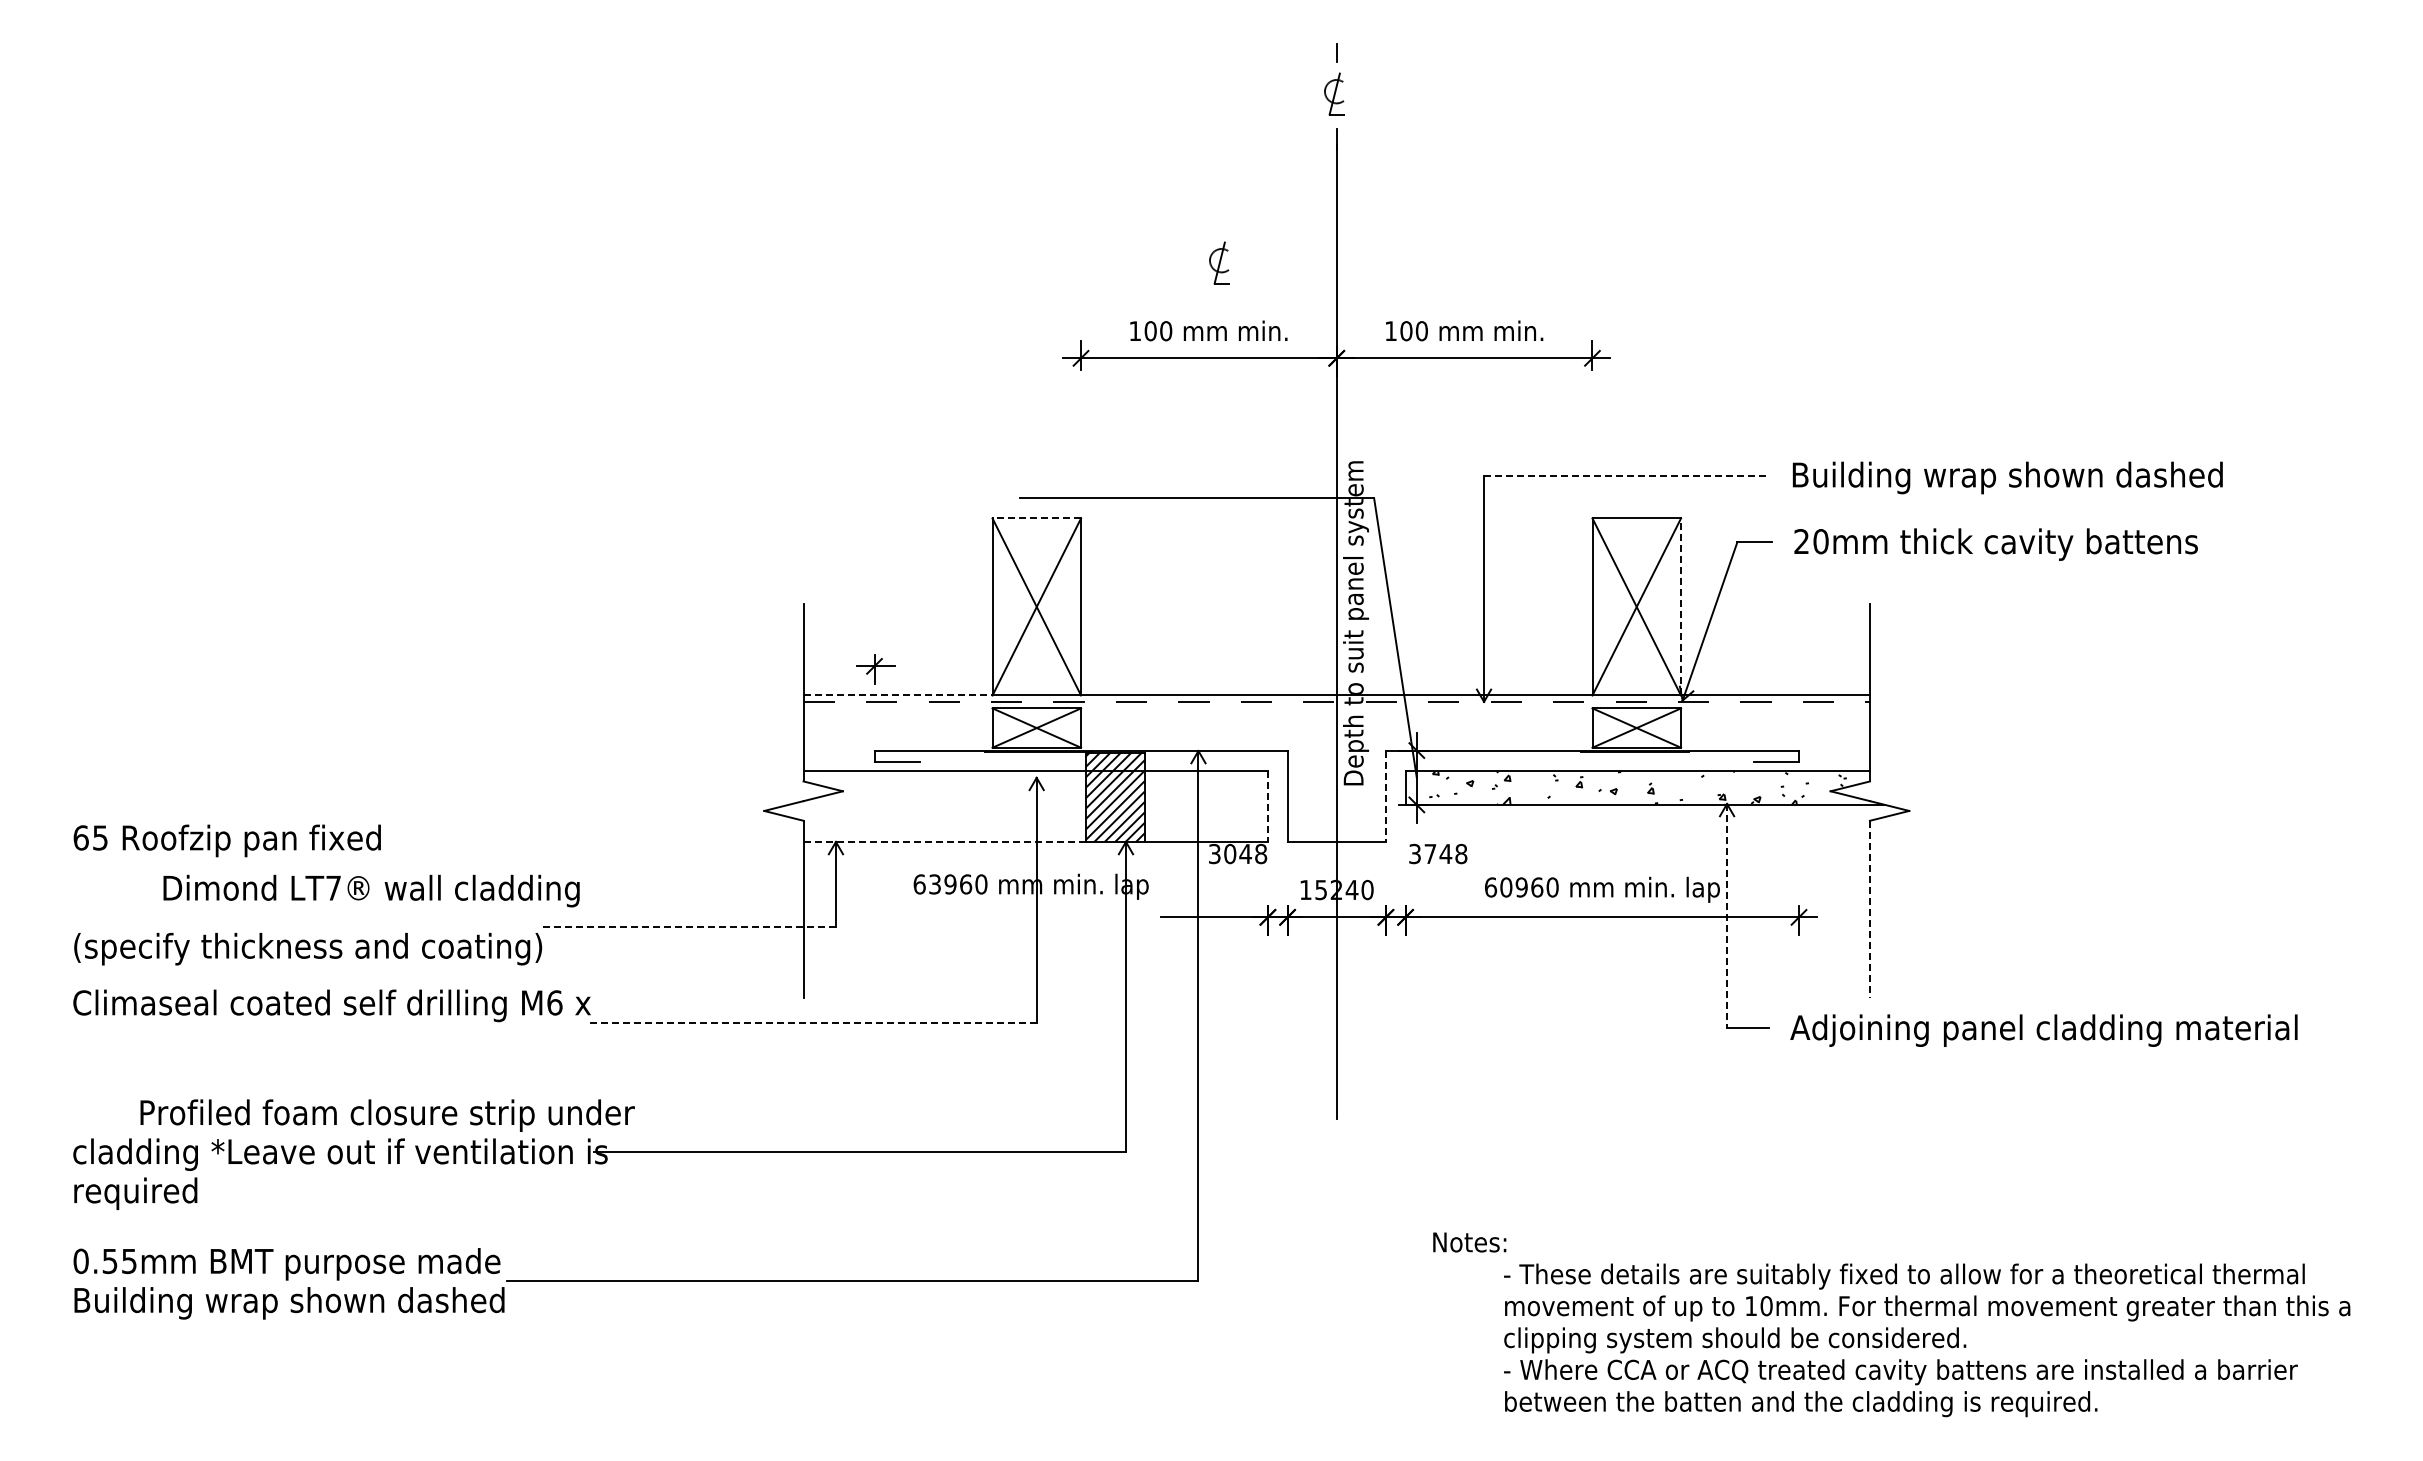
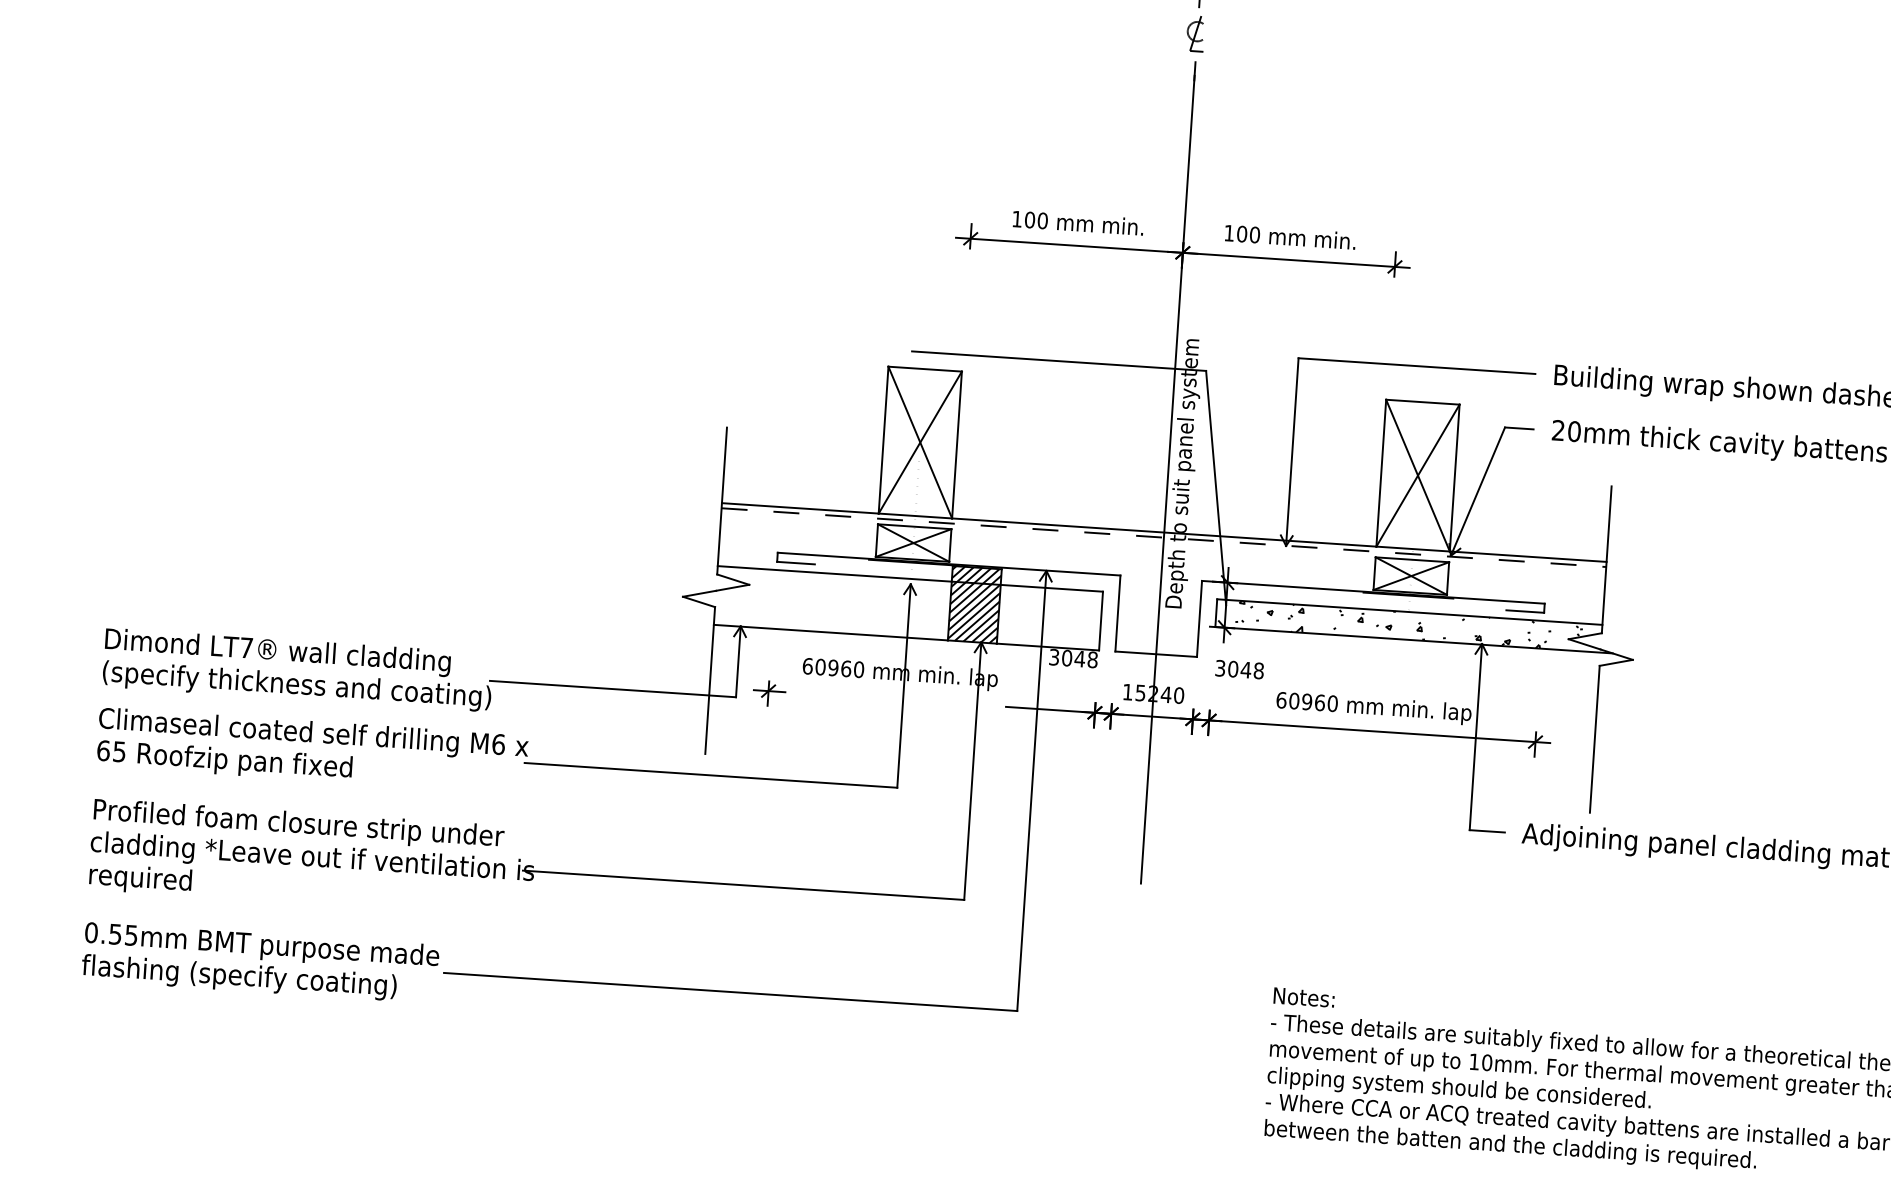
part: (1219, 262) -> (1090, 166), removed
line: (1626, 475) -> (1416, 366), dashed -> solid
line: (1036, 518) -> (924, 369), dashed -> solid
line: (1681, 606) -> (1455, 477), dashed -> solid
part: (875, 669) -> (769, 693), moved
line: (898, 695) -> (800, 508), dashed -> solid
line: (1385, 796) -> (1199, 619), dashed -> solid
line: (1267, 807) -> (1100, 621), dashed -> solid
text: (226, 840) -> (223, 760), moved
line: (945, 842) -> (831, 632), dashed -> solid
text: (1430, 853) -> (1233, 668), 3748 -> 3048
text: (935, 884) -> (820, 667), 63960 -> 60960
text: (371, 890) -> (277, 651), moved
line: (1869, 909) -> (1594, 739), dashed -> solid
line: (1727, 916) -> (1476, 737), dashed -> solid
line: (687, 927) -> (612, 689), dashed -> solid
line: (812, 1023) -> (711, 775), dashed -> solid
text: (387, 1115) -> (298, 825), moved
text: (1469, 1242) -> (1303, 997), moved
text: (288, 1303) -> (261, 979), Building wrap shown dashed -> flashing (specify coating)

